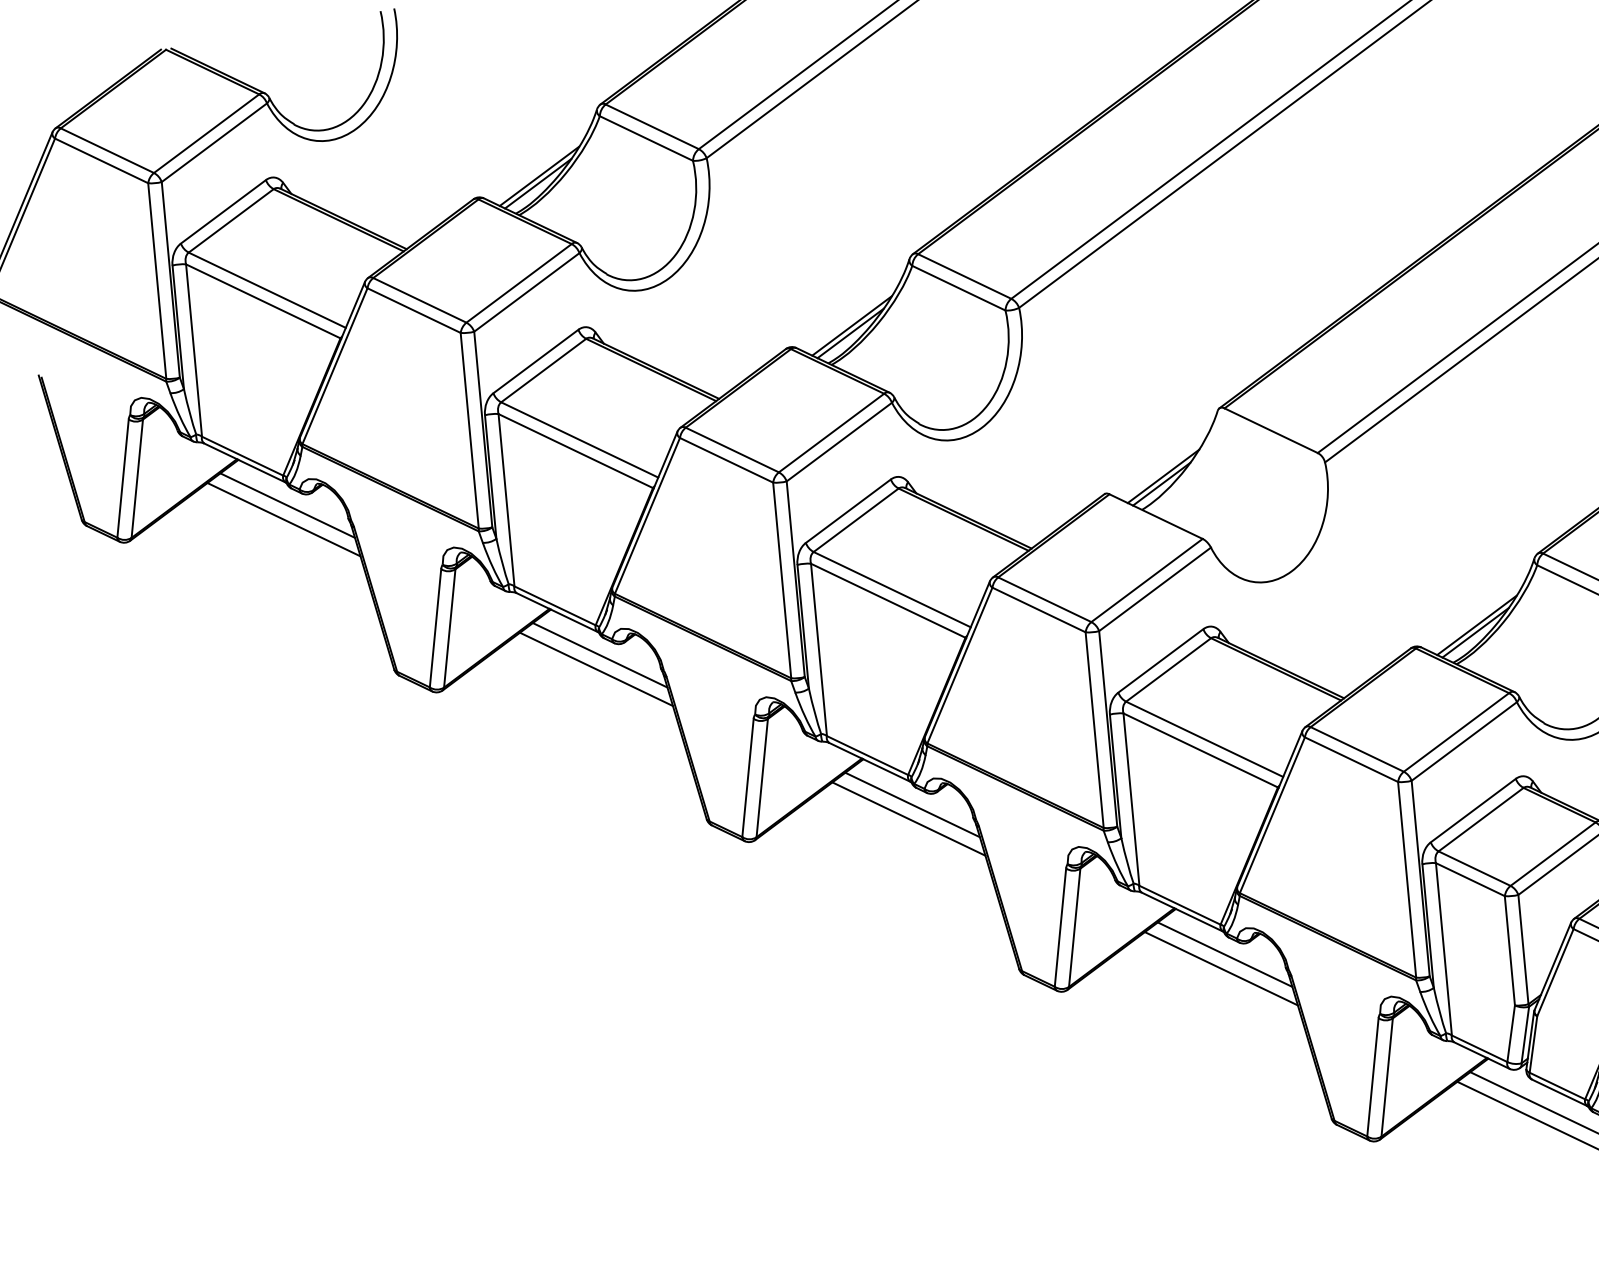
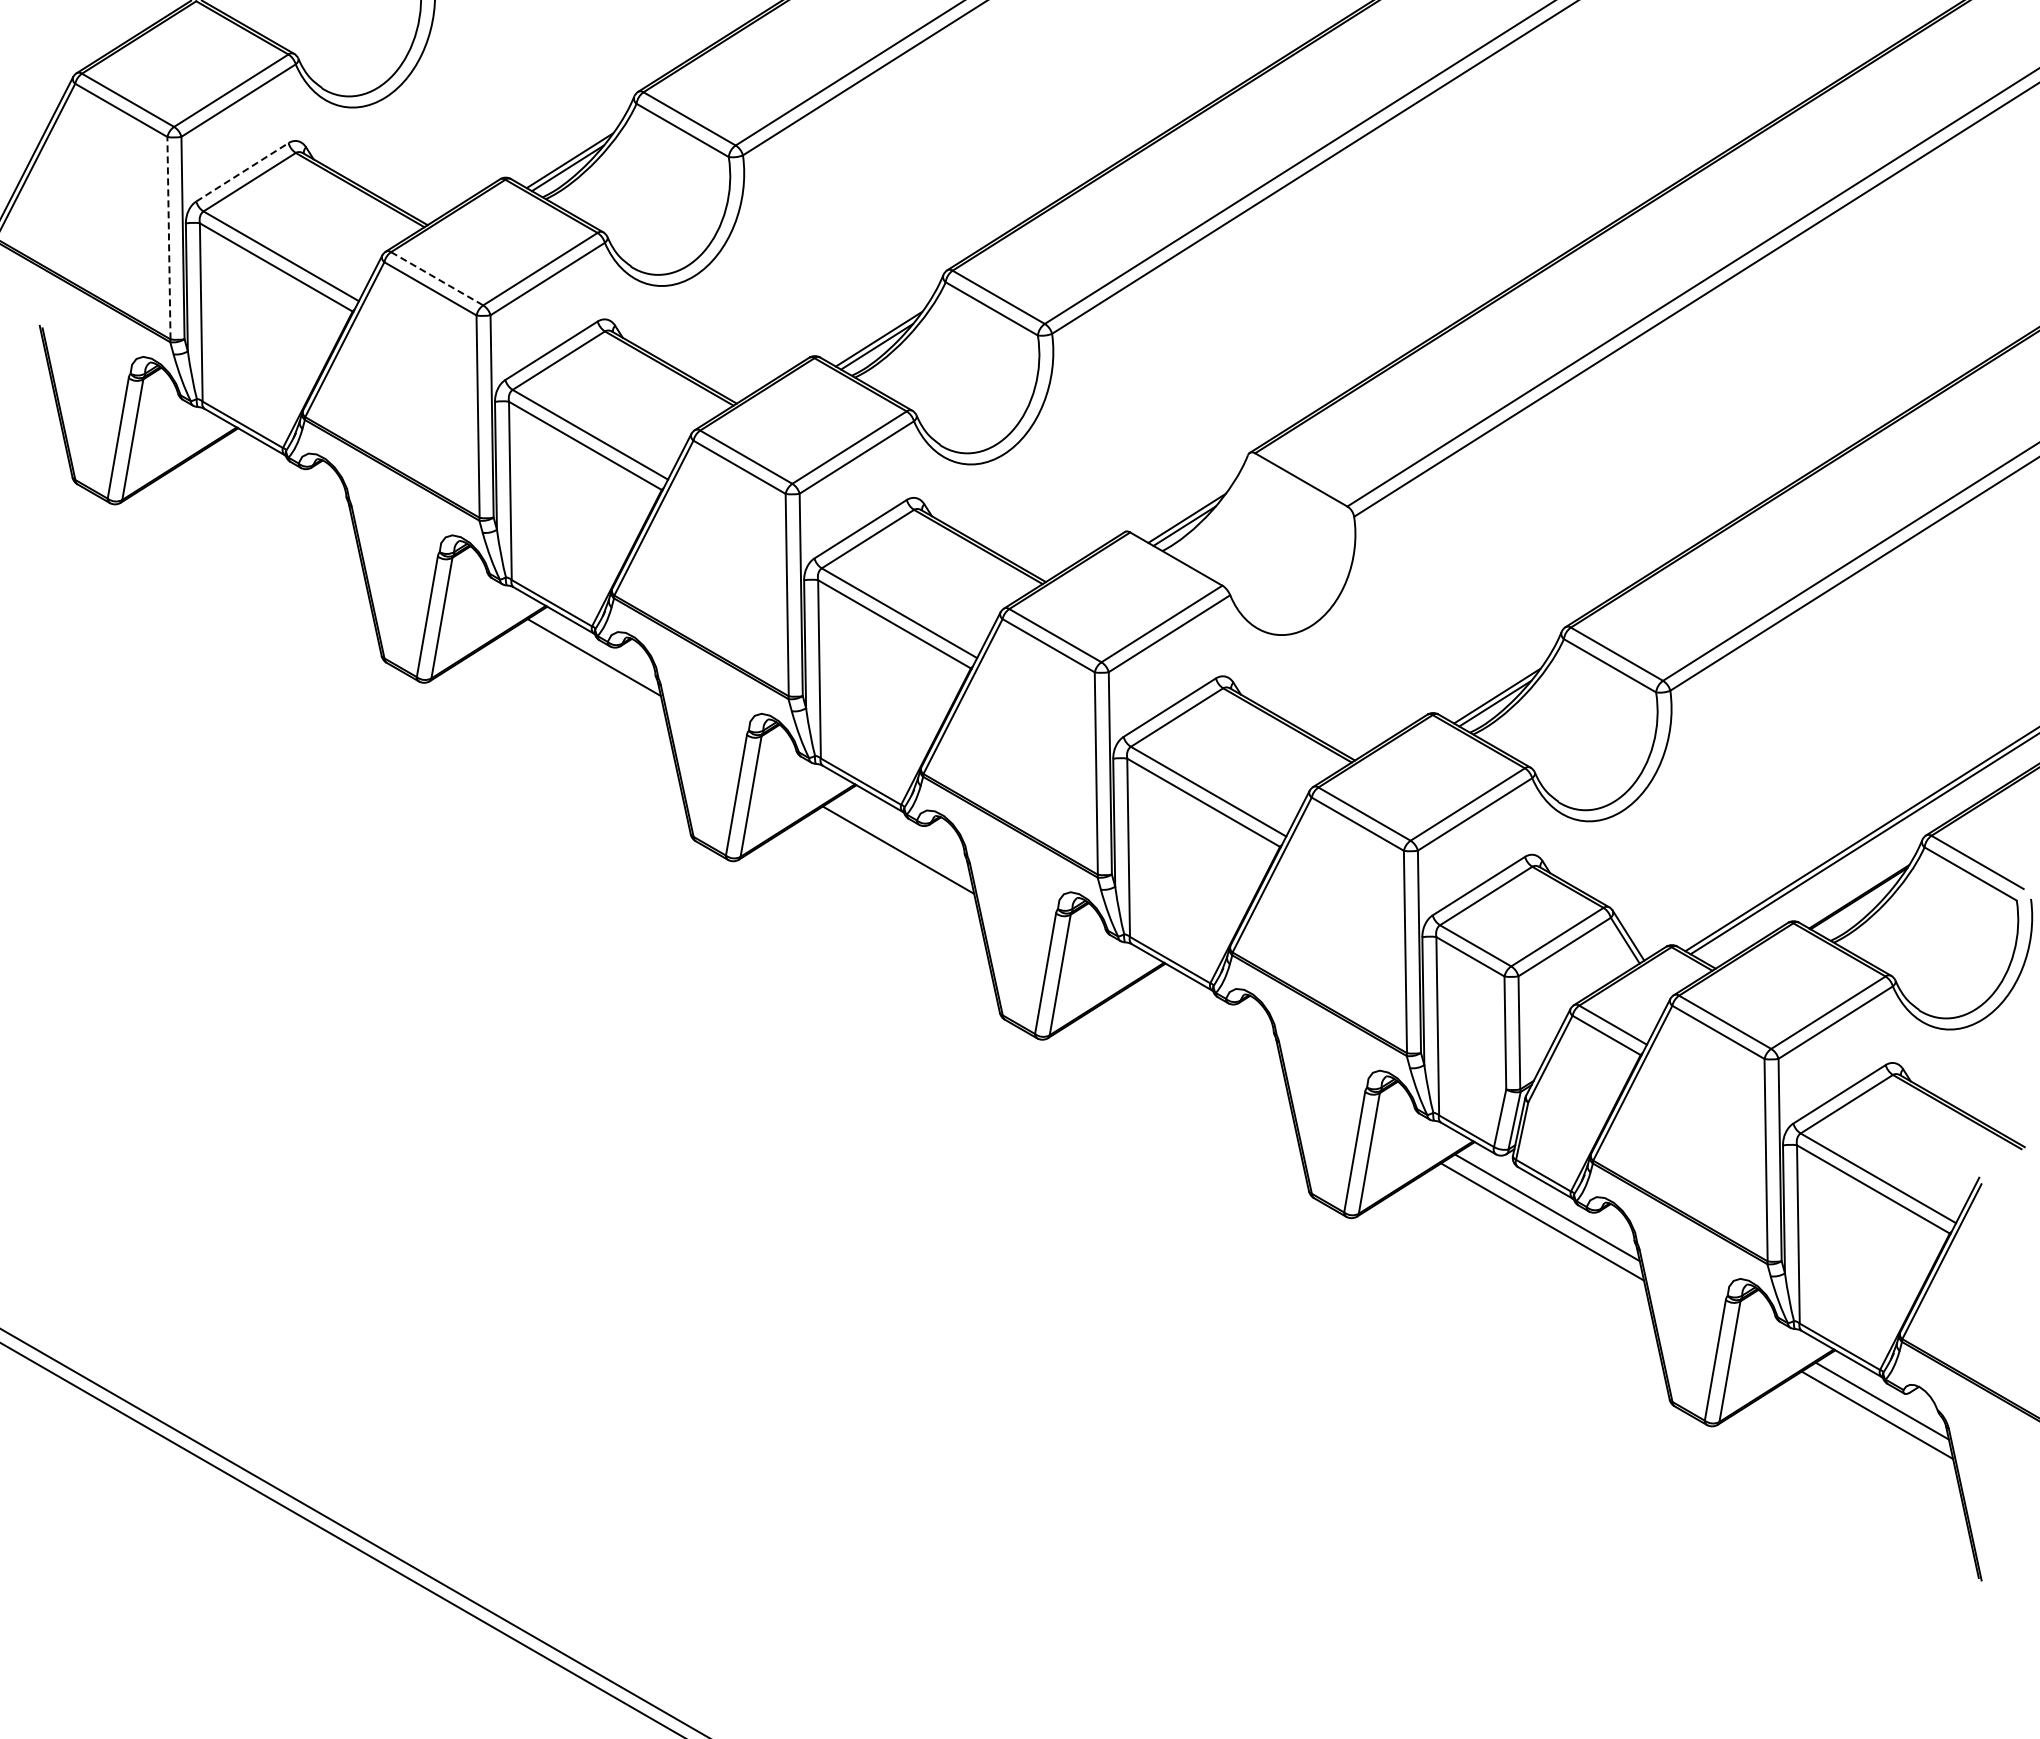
line: (223, 212) -> (242, 172), solid -> dashed
line: (156, 280) -> (168, 237), solid -> dashed
line: (420, 301) -> (437, 279), solid -> dashed
line: (286, 505) -> (284, 478), removed
line: (284, 519) -> (280, 493), removed
line: (596, 669) -> (589, 671), removed
line: (912, 804) -> (903, 835), removed
line: (1225, 954) -> (1212, 1014), removed
line: (1221, 968) -> (1207, 1028), removed

